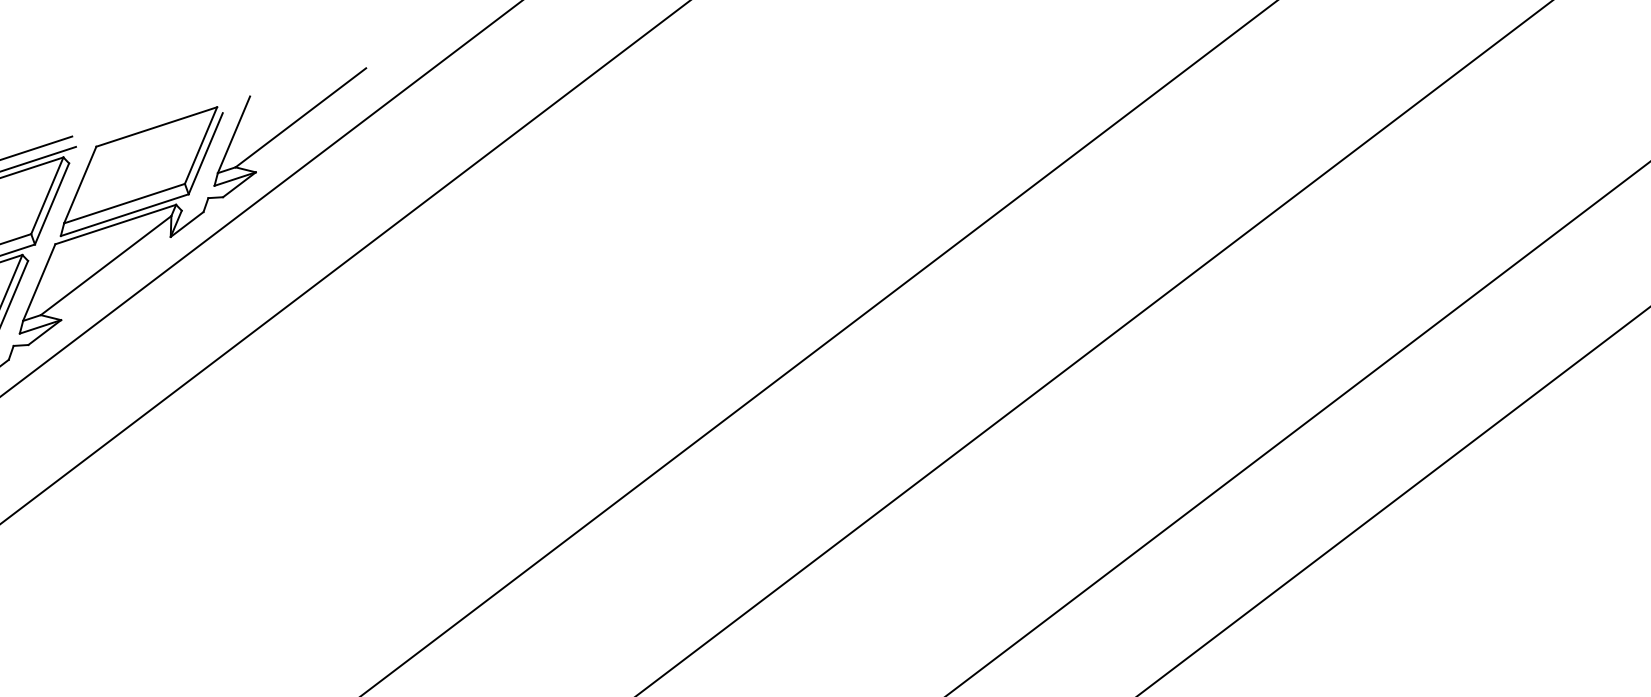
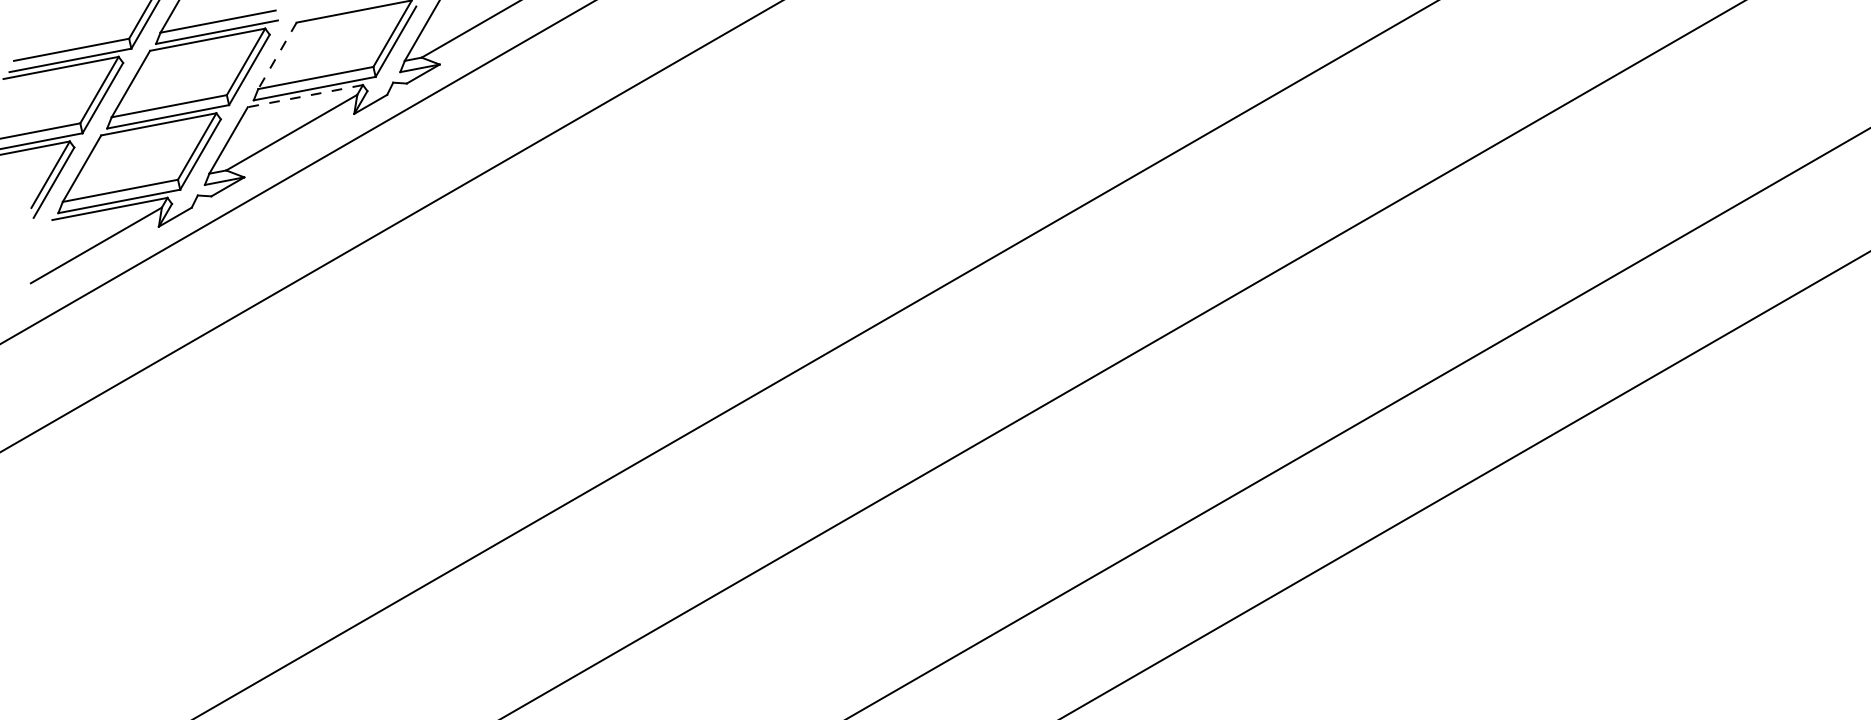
line: (80, 185) -> (277, 56), solid -> dashed
line: (115, 224) -> (305, 96), solid -> dashed

